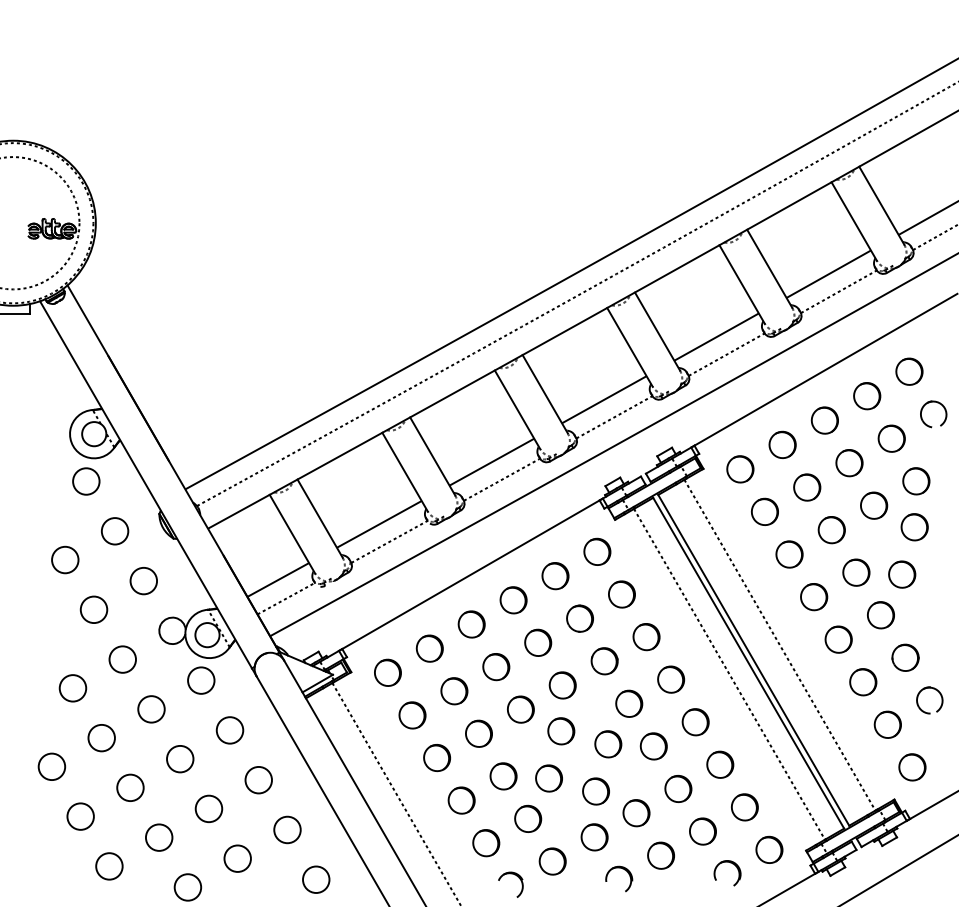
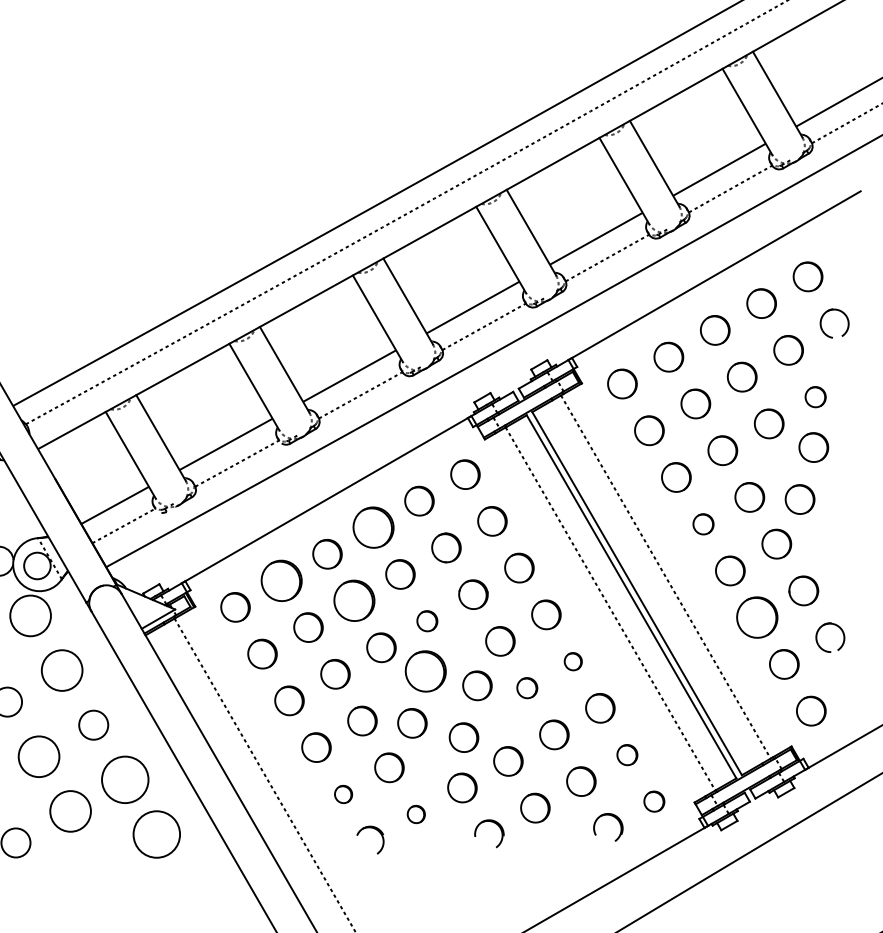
part: (916, 481) -> (815, 397), size x0.7
part: (814, 597) -> (703, 524), size x0.7
part: (513, 600) -> (373, 527), size x1.4
part: (429, 648) -> (281, 580), size x1.4
part: (496, 667) -> (354, 601), size x1.4
circle: (201, 680) -> (30, 615), size x1.4
part: (863, 682) -> (757, 617), size x1.4
part: (562, 685) -> (427, 621), size x0.7
part: (695, 722) -> (573, 661), size x0.6
circle: (229, 730) -> (61, 670), size x1.4
part: (561, 731) -> (426, 671), size x1.4
part: (653, 746) -> (527, 688), size x0.7
part: (744, 807) -> (626, 755), size x0.7
circle: (208, 808) -> (38, 756), size x1.4
circle: (287, 829) -> (125, 779), size x1.6
part: (486, 843) -> (343, 794), size x0.6
part: (769, 849) -> (654, 801), size x0.7
circle: (237, 858) -> (70, 811), size x1.4
part: (552, 861) -> (416, 814), size x0.6
circle: (316, 879) -> (157, 834), size x1.6

